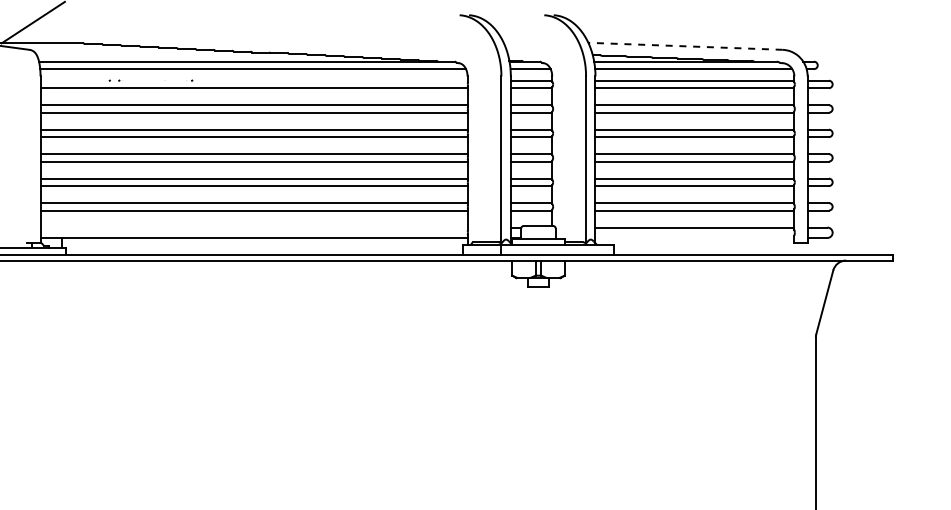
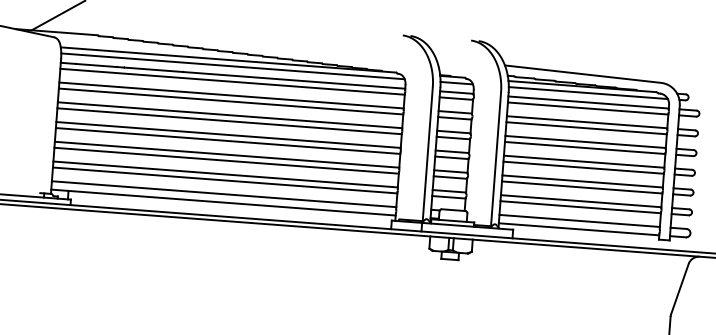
line: (685, 46) -> (583, 74), dashed -> solid
line: (253, 80) -> (232, 75), added
line: (253, 227) -> (223, 194), added
line: (694, 237) -> (578, 228), added

